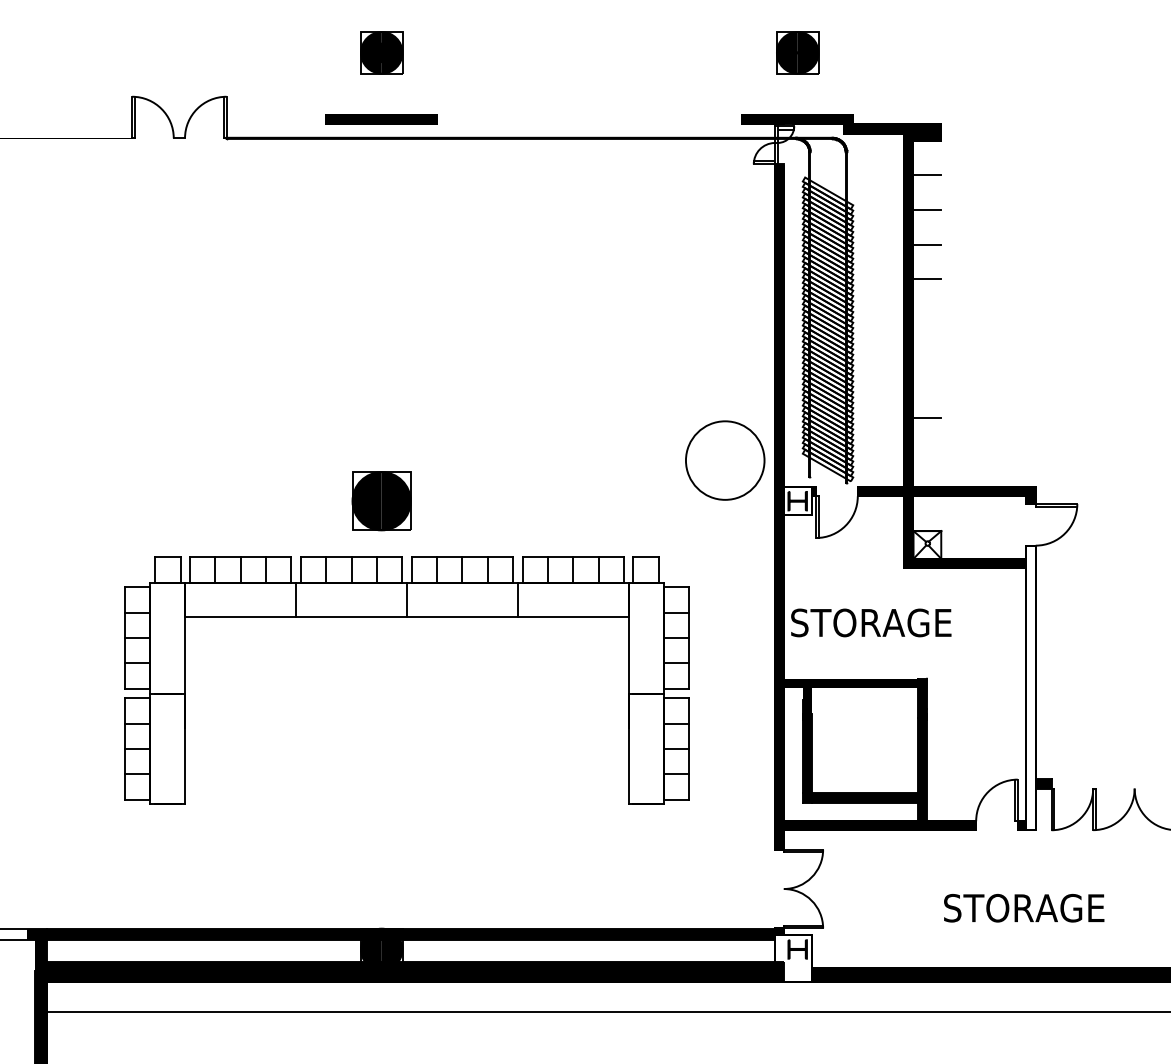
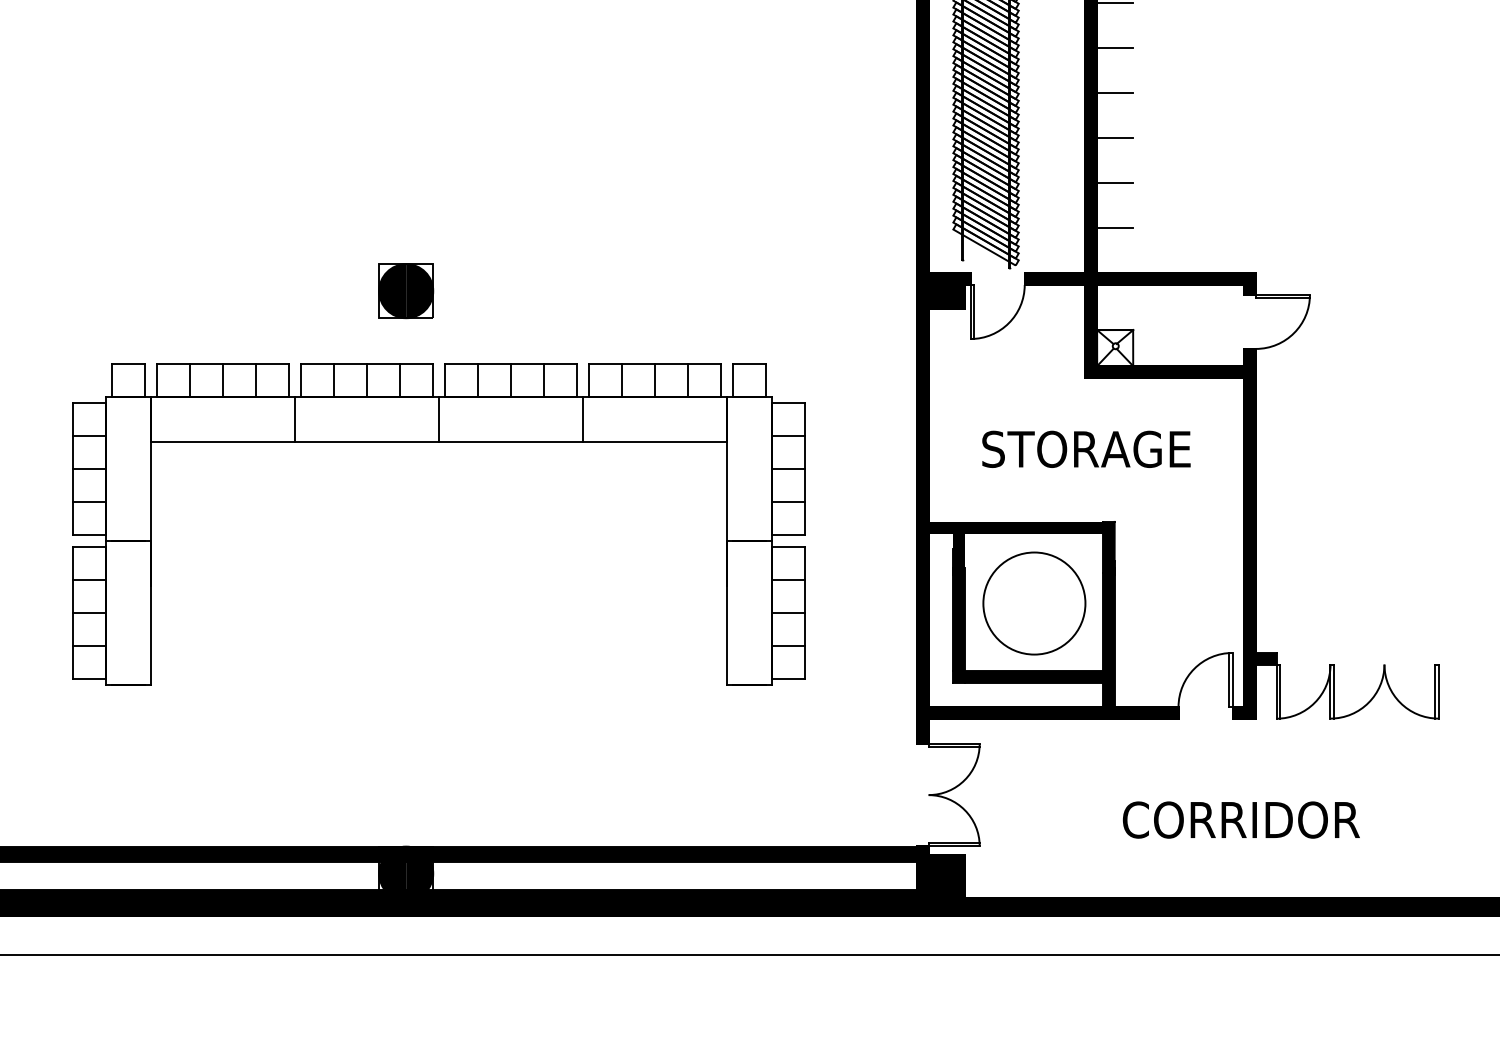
line: (926, 313) -> (1113, 47), added
line: (926, 348) -> (1113, 92), added
line: (926, 383) -> (1113, 138), added
line: (926, 452) -> (1113, 227), added
circle: (725, 460) -> (1034, 603), moved
part: (381, 500) -> (405, 290), size x0.71
fill: (797, 500) -> (946, 290), added
text: (871, 622) -> (1086, 448), moved
fill: (1030, 687) -> (1249, 533), added
text: (1024, 907) -> (1241, 819), STORAGE -> CORRIDOR
fill: (792, 958) -> (939, 885), added

